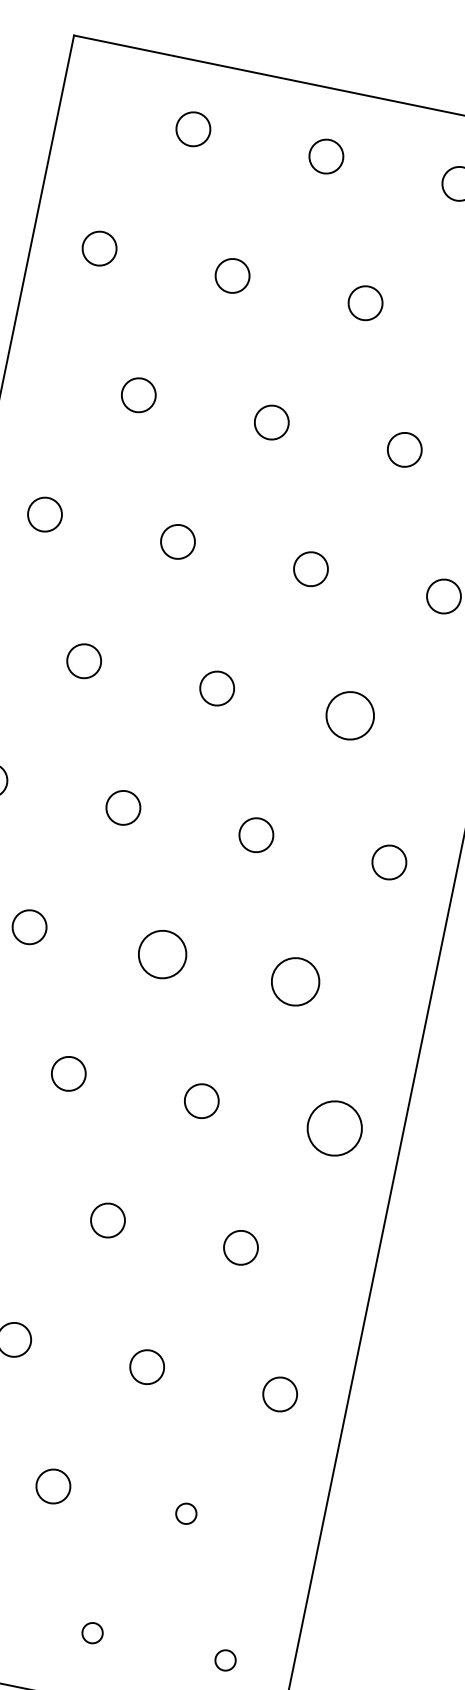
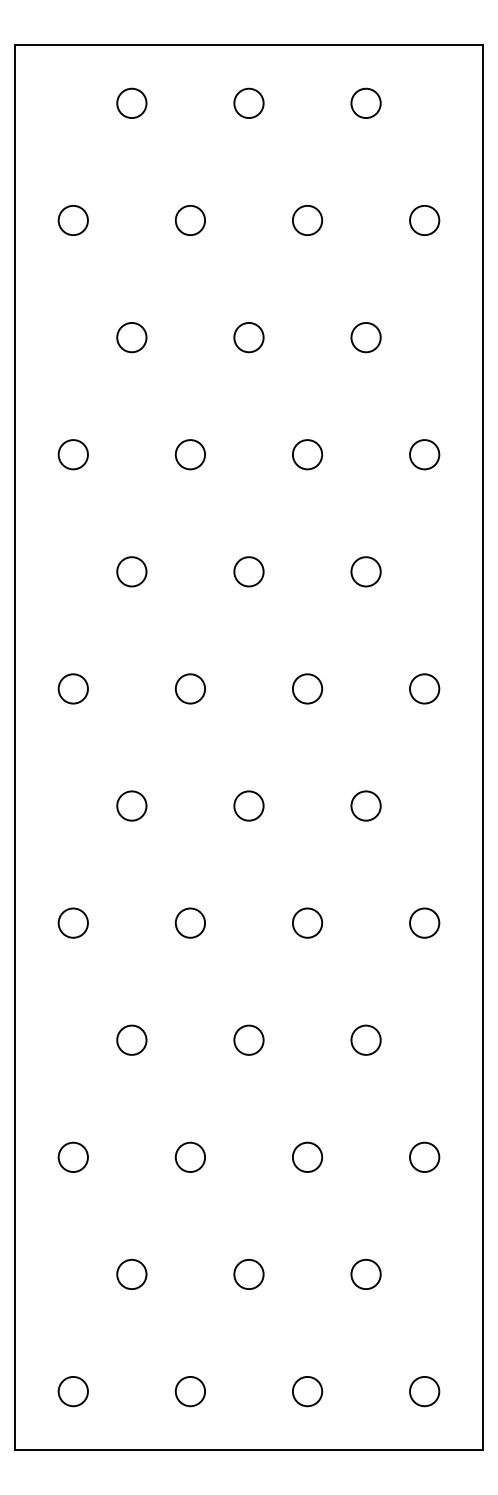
circle: (349, 715) -> (365, 571), size x0.71
circle: (162, 953) -> (248, 805), size x0.71
circle: (295, 981) -> (365, 805), size x0.71
circle: (334, 1127) -> (424, 922), size x0.62
circle: (185, 1513) -> (365, 1274), size x1.67
circle: (92, 1633) -> (307, 1391), size x1.67
circle: (225, 1660) -> (424, 1391), size x1.67

